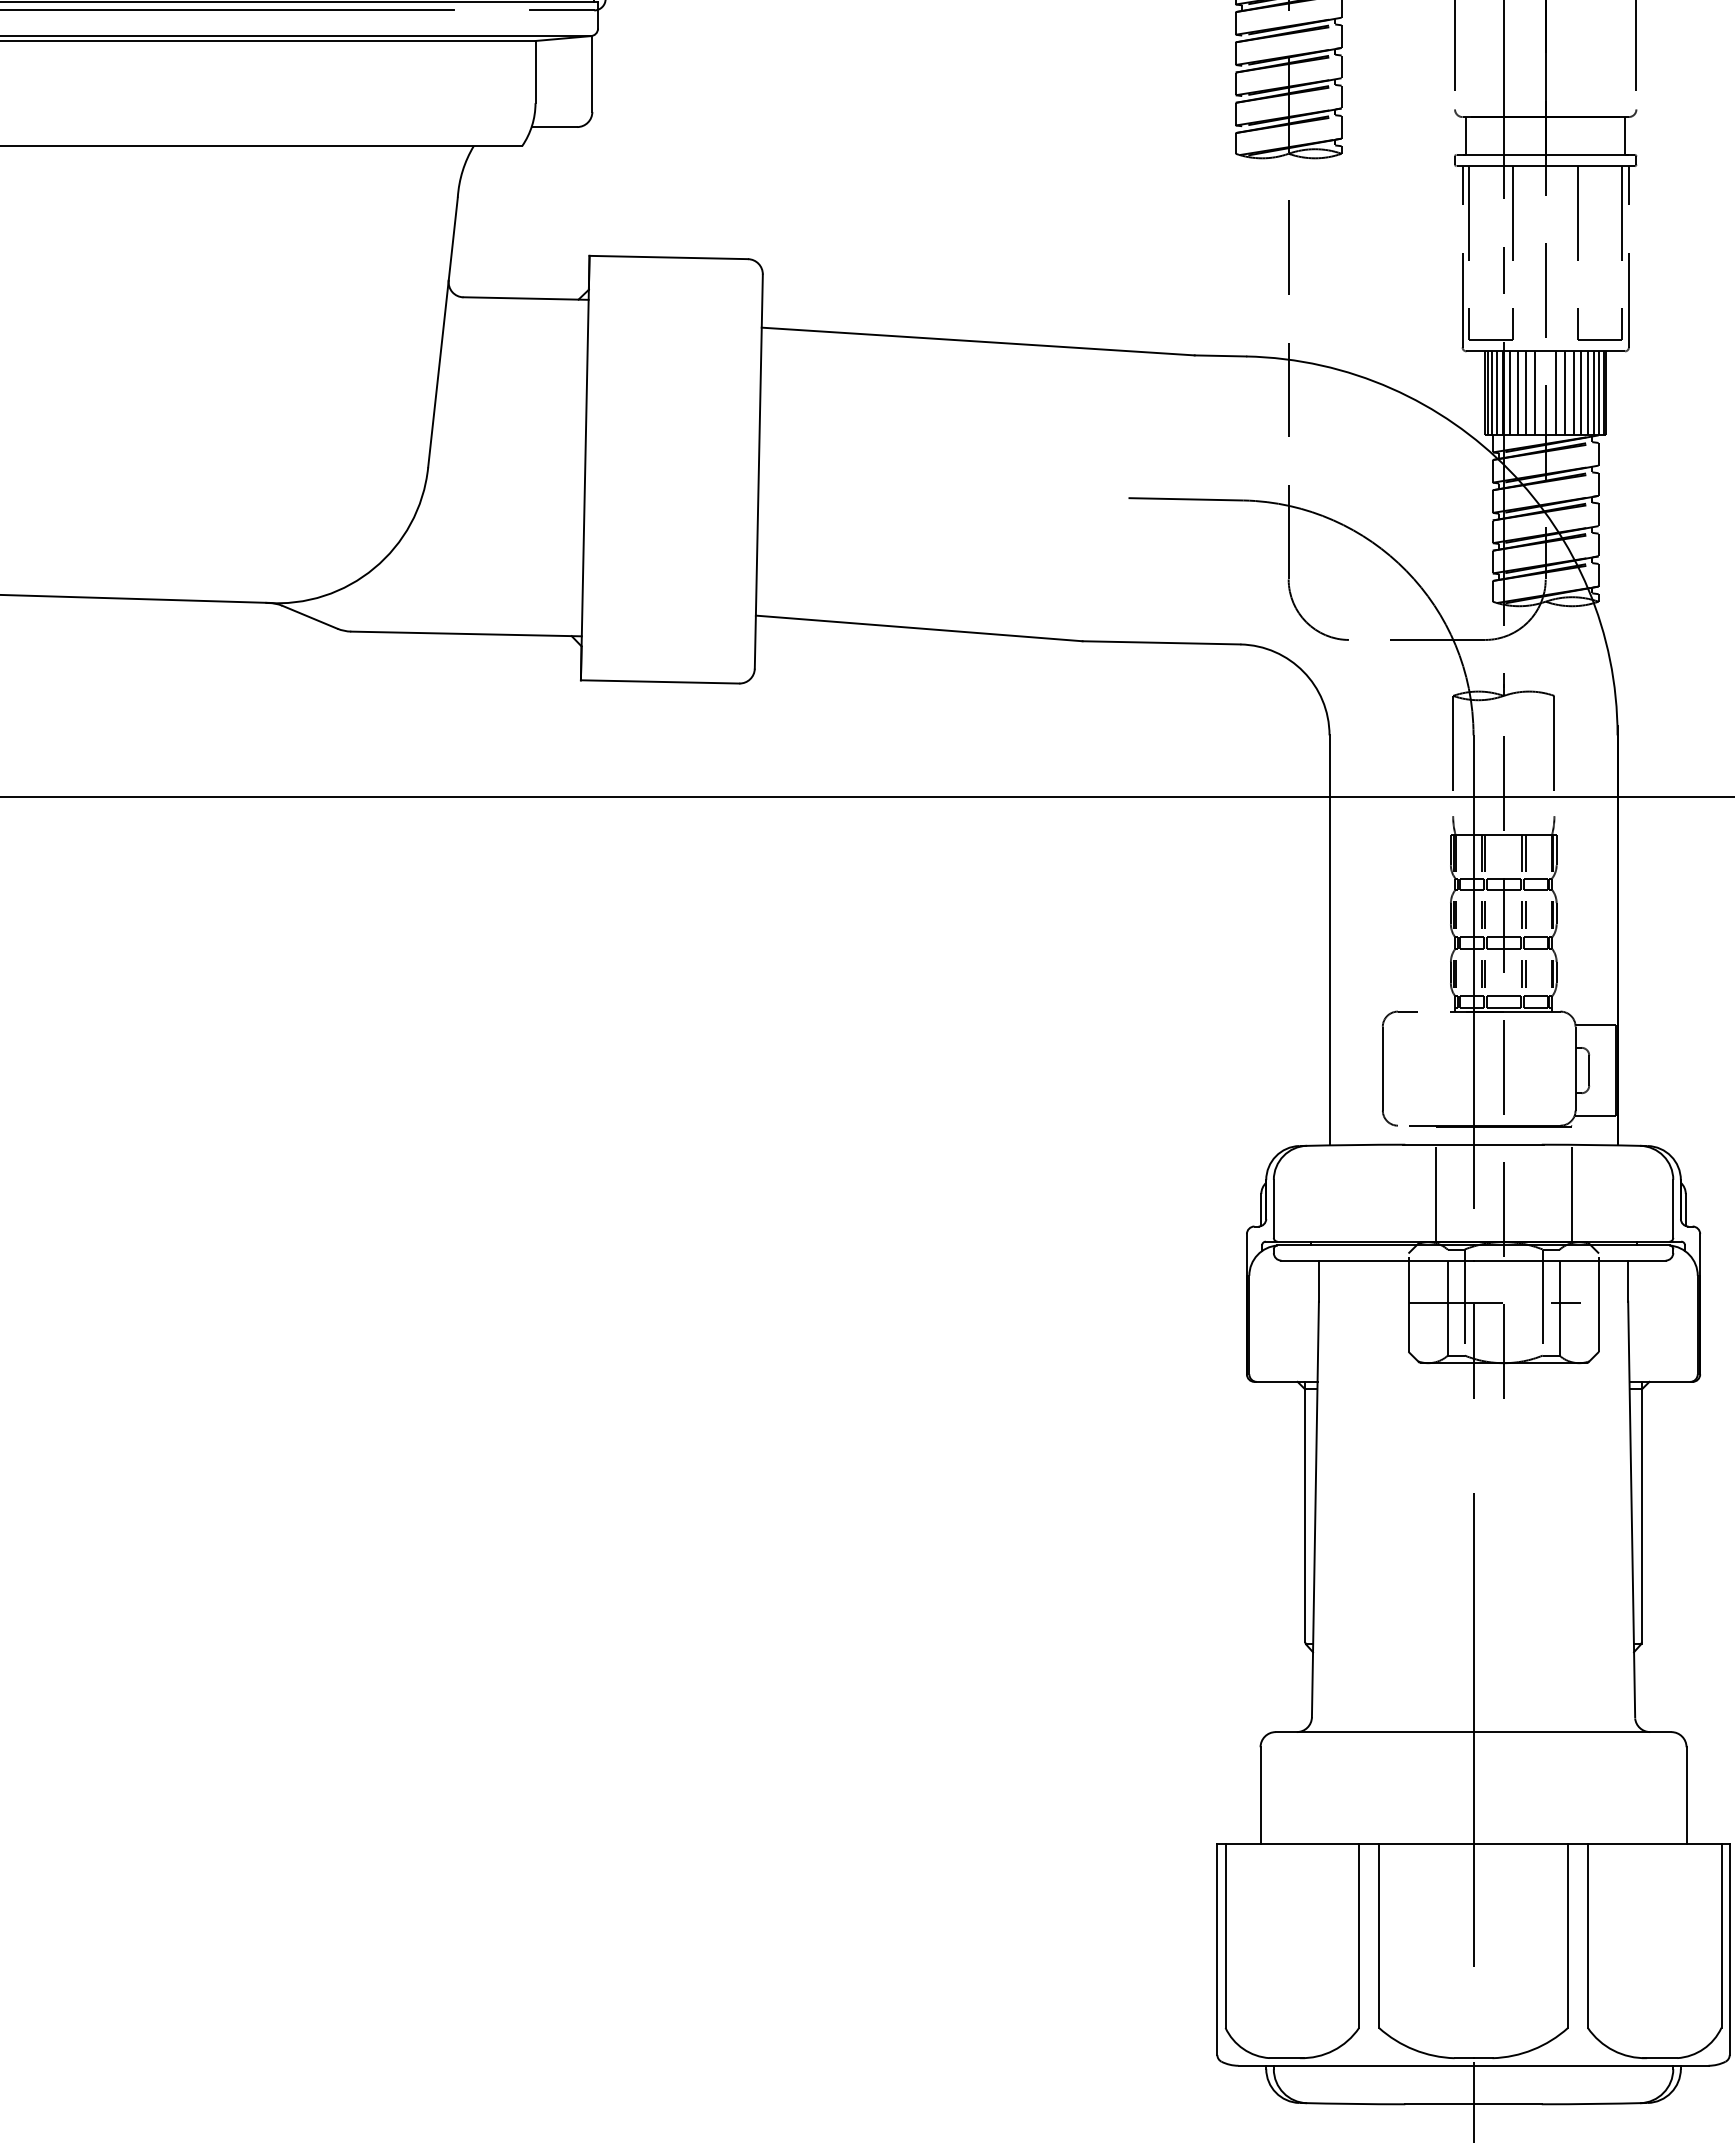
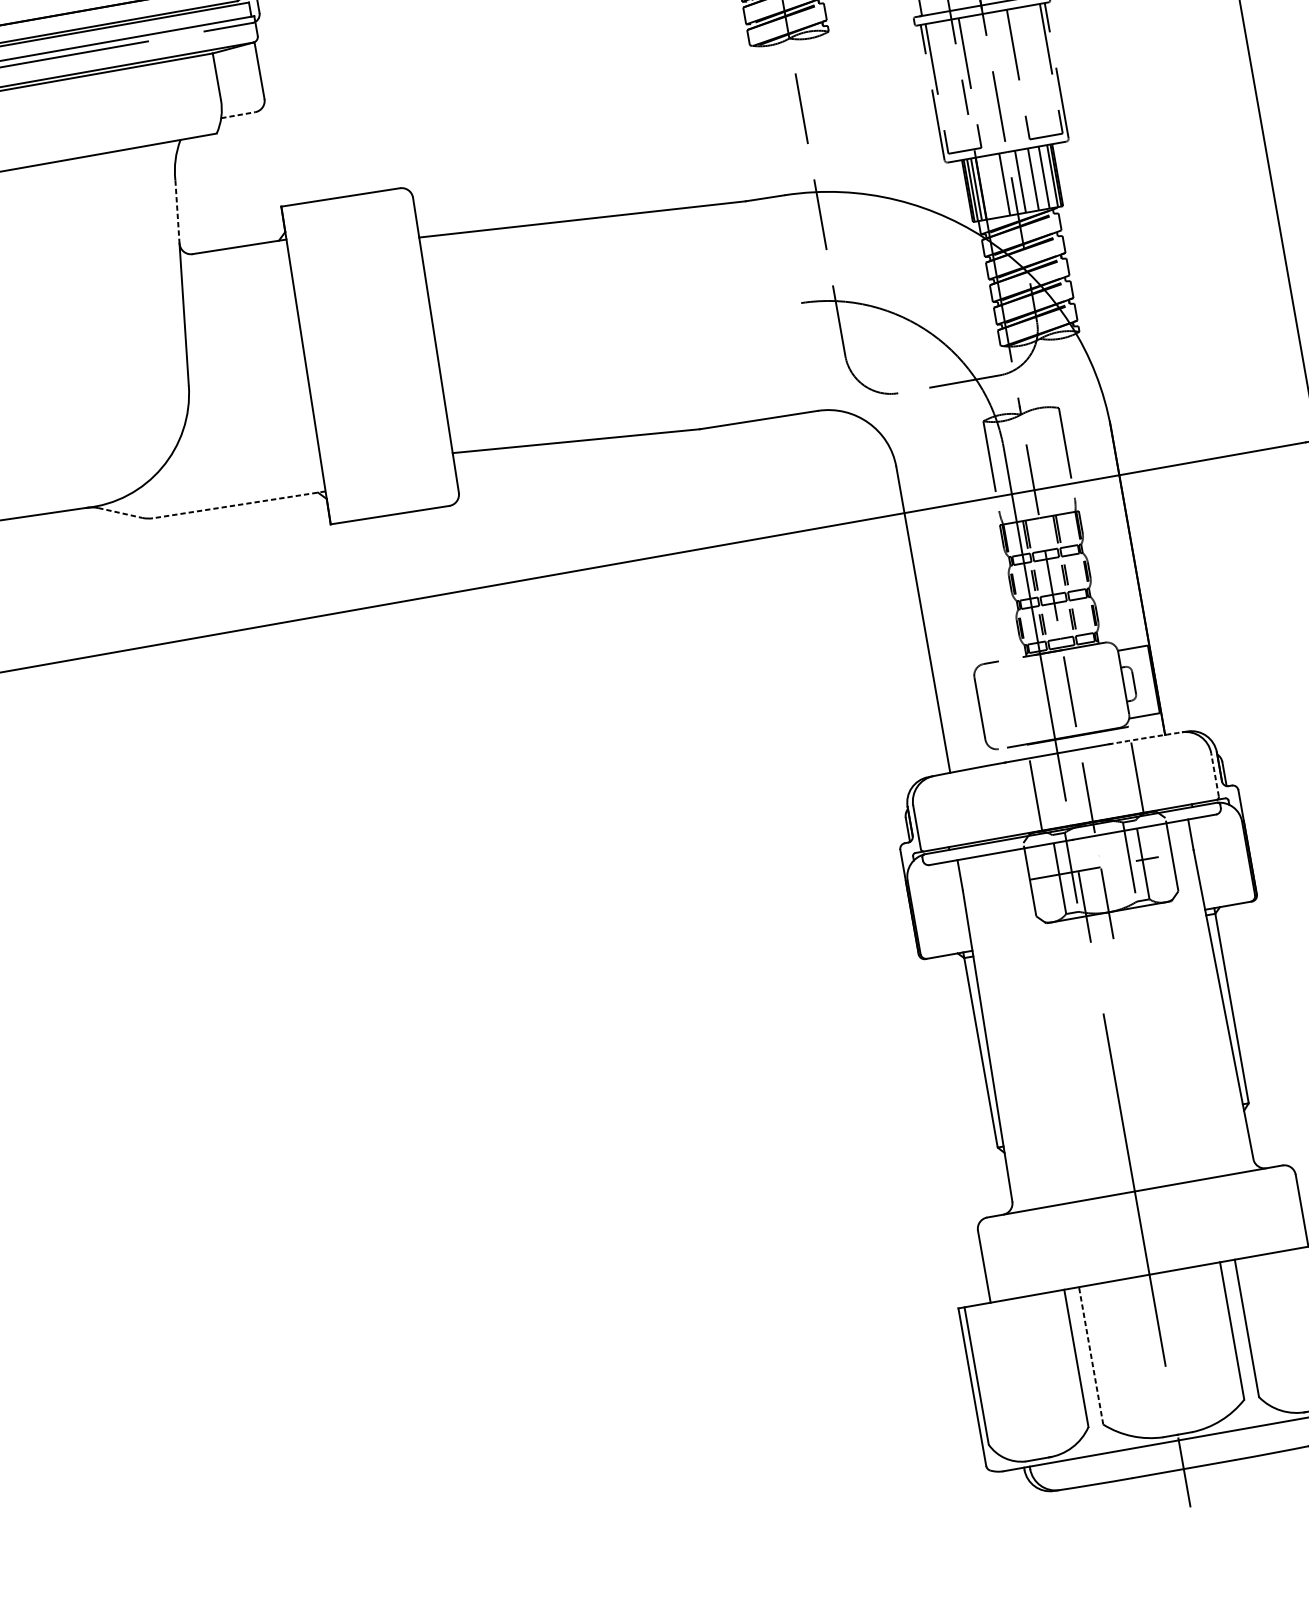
line: (554, 127) -> (238, 115), solid -> dashed
line: (453, 239) -> (177, 212), solid -> dashed
line: (1510, 392) -> (986, 187), removed
line: (1517, 392) -> (991, 186), removed
line: (1526, 392) -> (998, 185), removed
line: (1565, 392) -> (1027, 180), removed
line: (1581, 392) -> (1039, 178), removed
line: (1594, 392) -> (1048, 176), removed
line: (1185, 499) -> (757, 309), removed
line: (309, 617) -> (120, 513), solid -> dashed
line: (466, 633) -> (239, 504), solid -> dashed
arc: (1594, 1145) -> (1147, 738), solid -> dashed
line: (1673, 1208) -> (1215, 774), solid -> dashed
line: (1379, 1935) -> (1091, 1355), solid -> dashed

